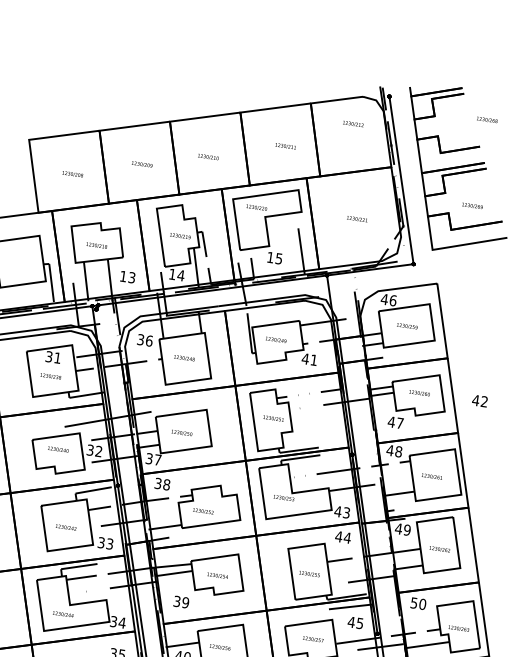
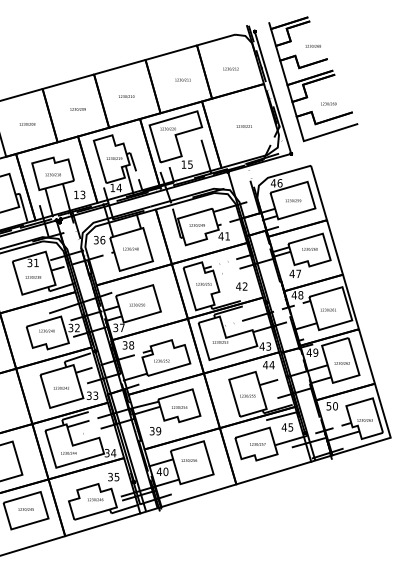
text: (486, 120) -> (312, 46), moved
text: (352, 123) -> (230, 68), moved
text: (479, 400) -> (241, 286), moved

